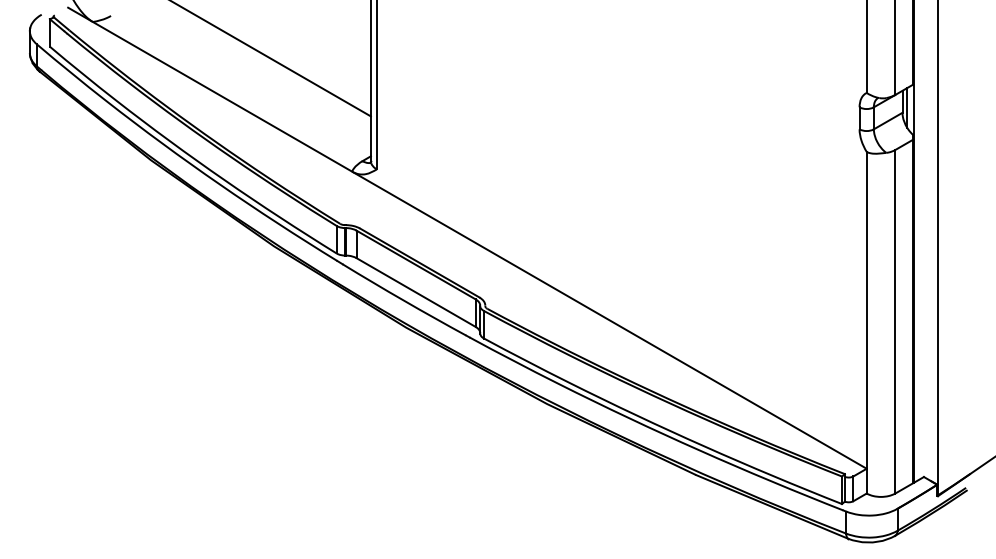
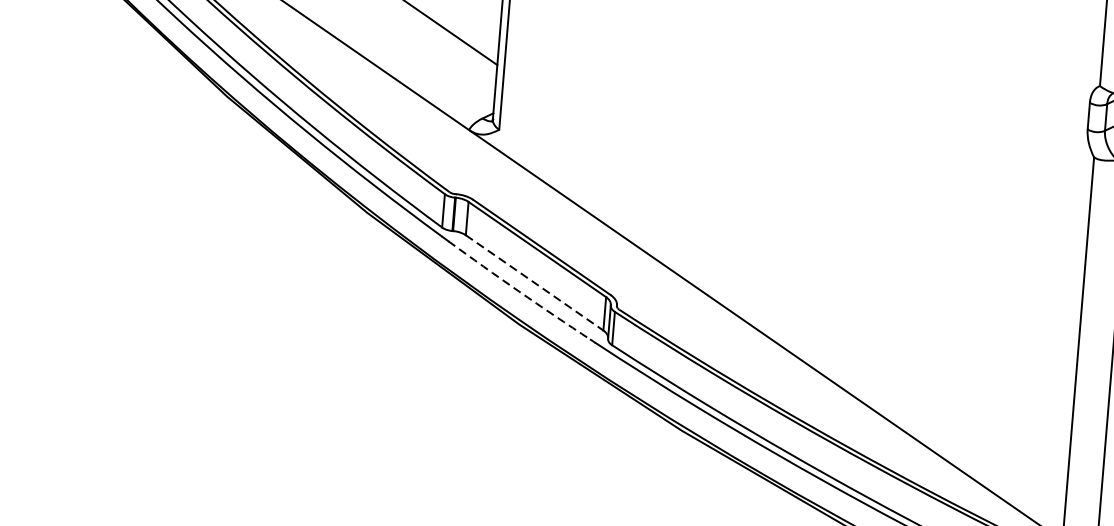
line: (416, 292) -> (535, 282), solid -> dashed
arc: (403, 300) -> (518, 291), solid -> dashed

